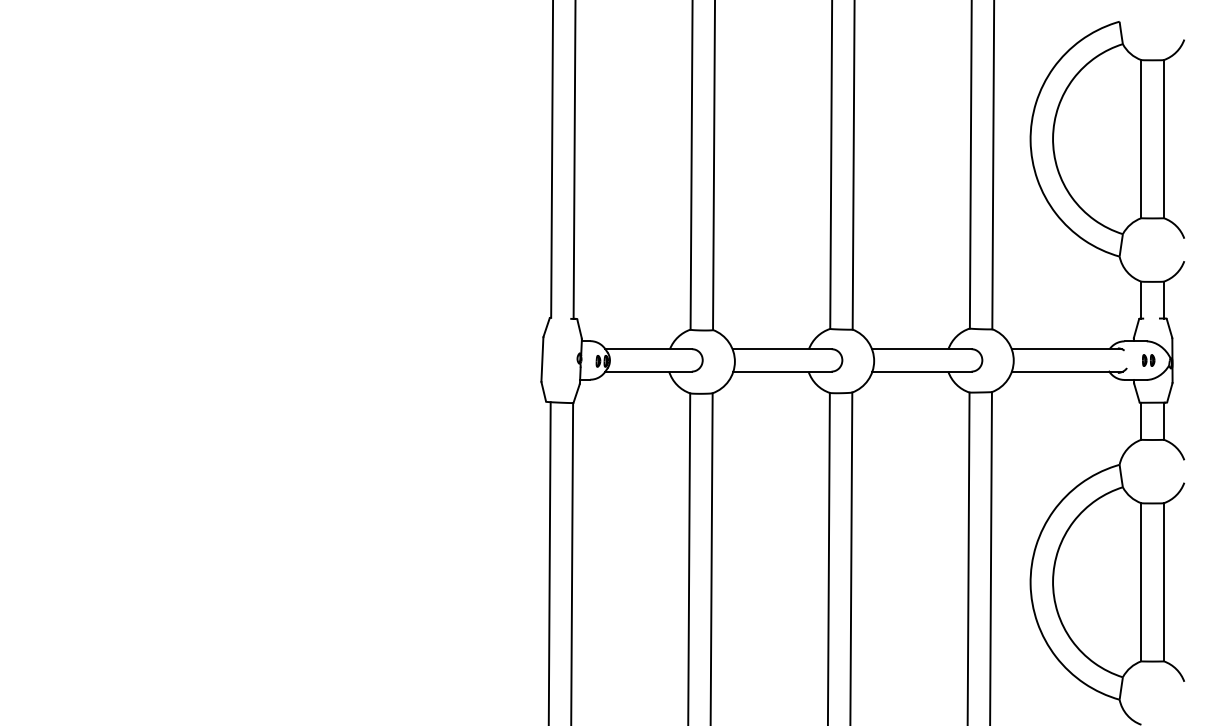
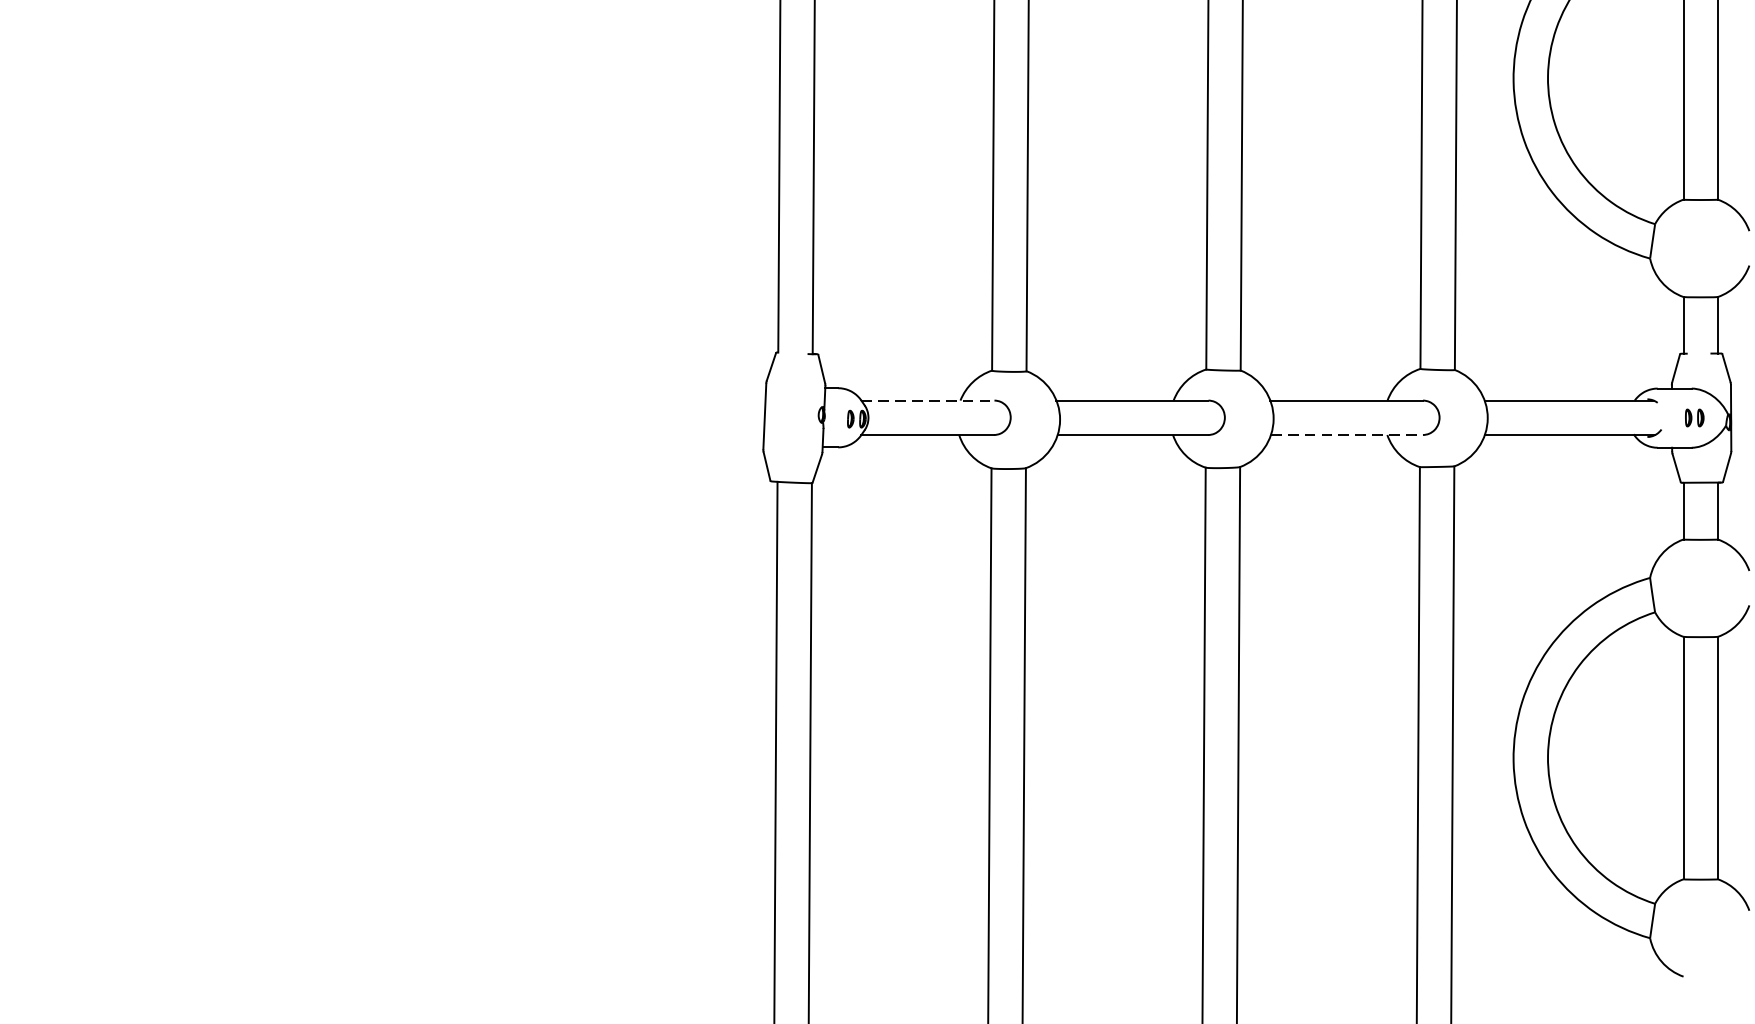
line: (649, 349) -> (929, 401), solid -> dashed
line: (921, 371) -> (1346, 434), solid -> dashed

